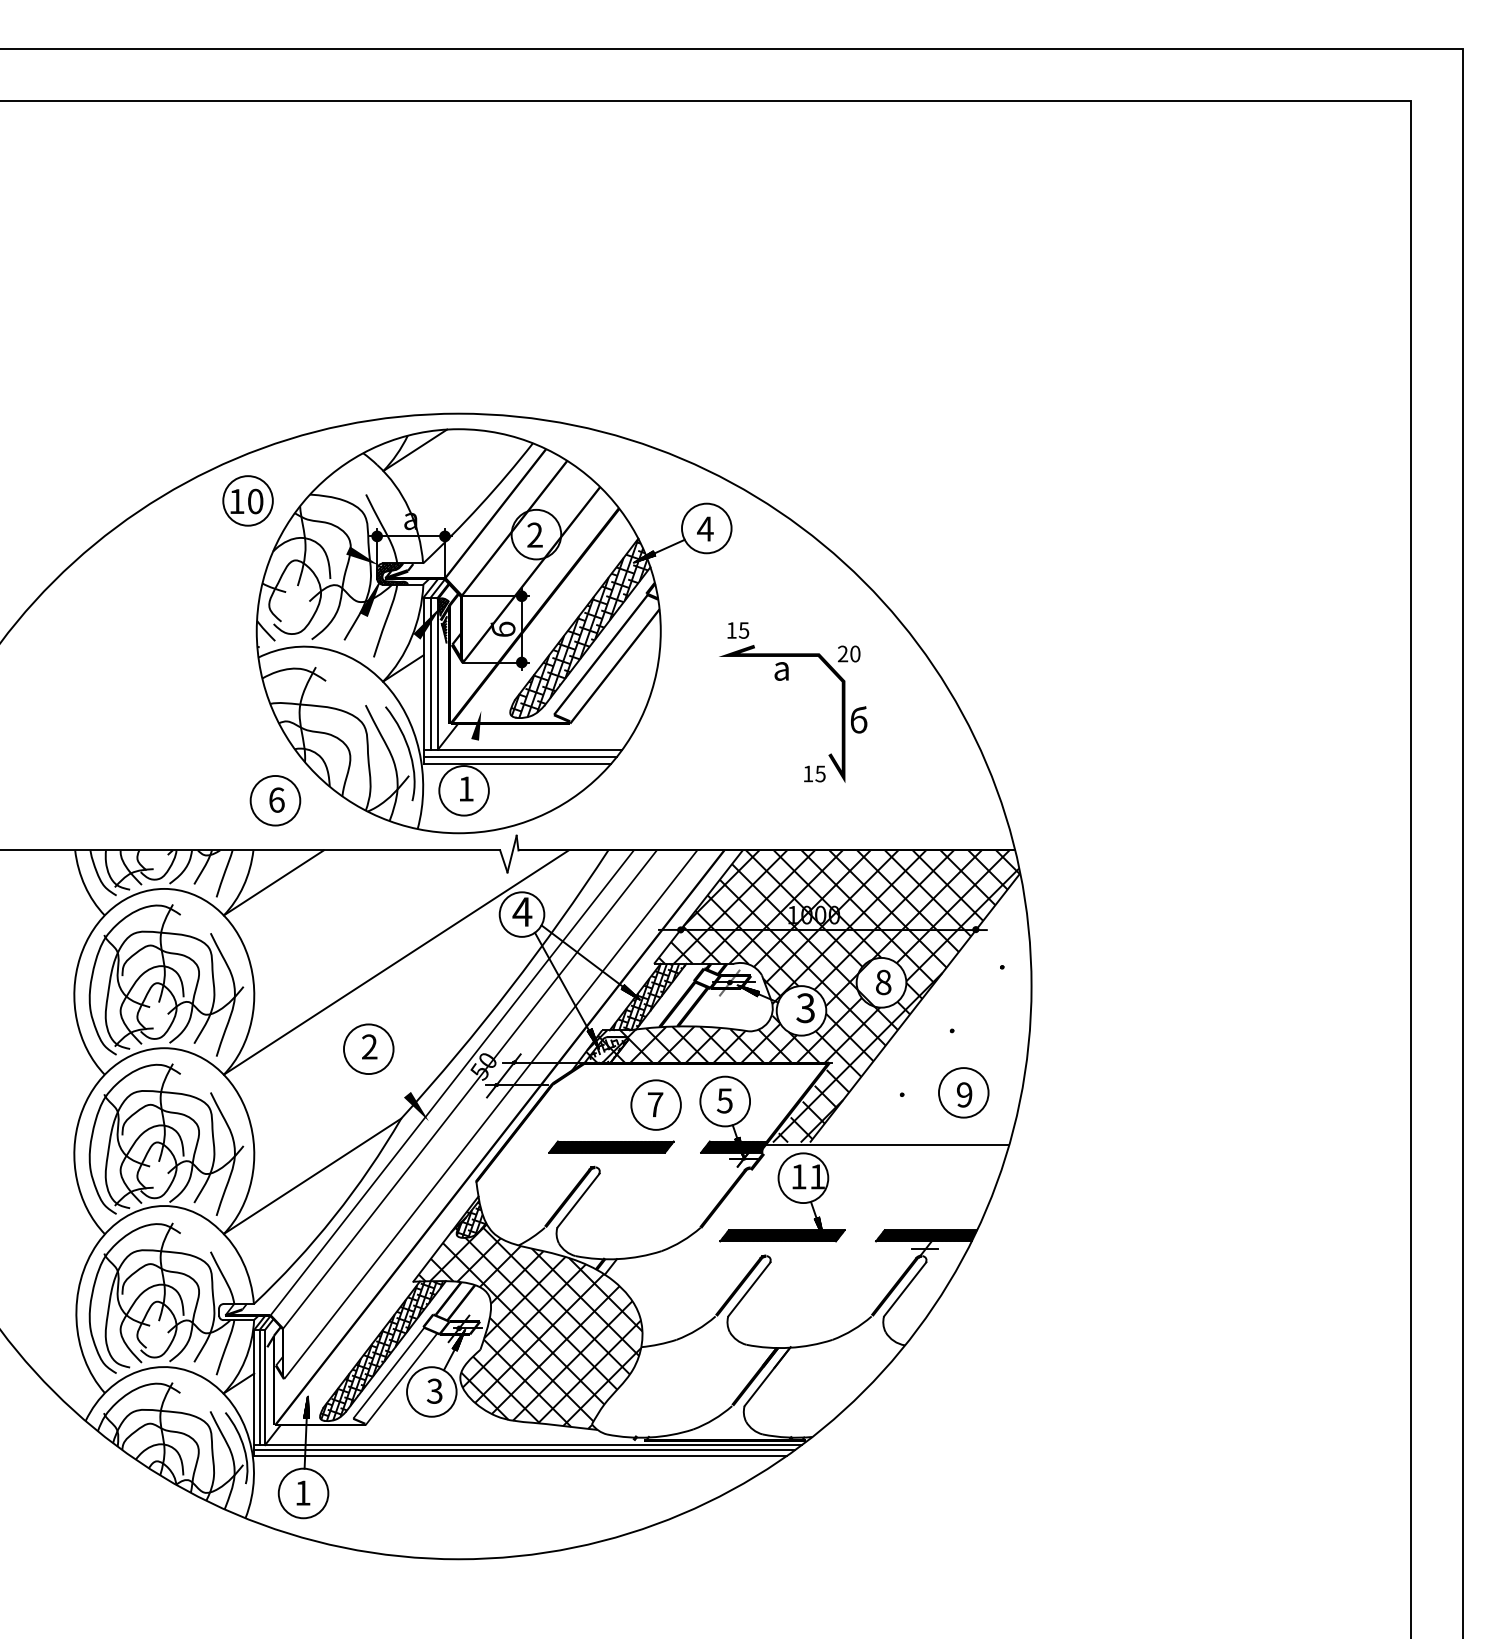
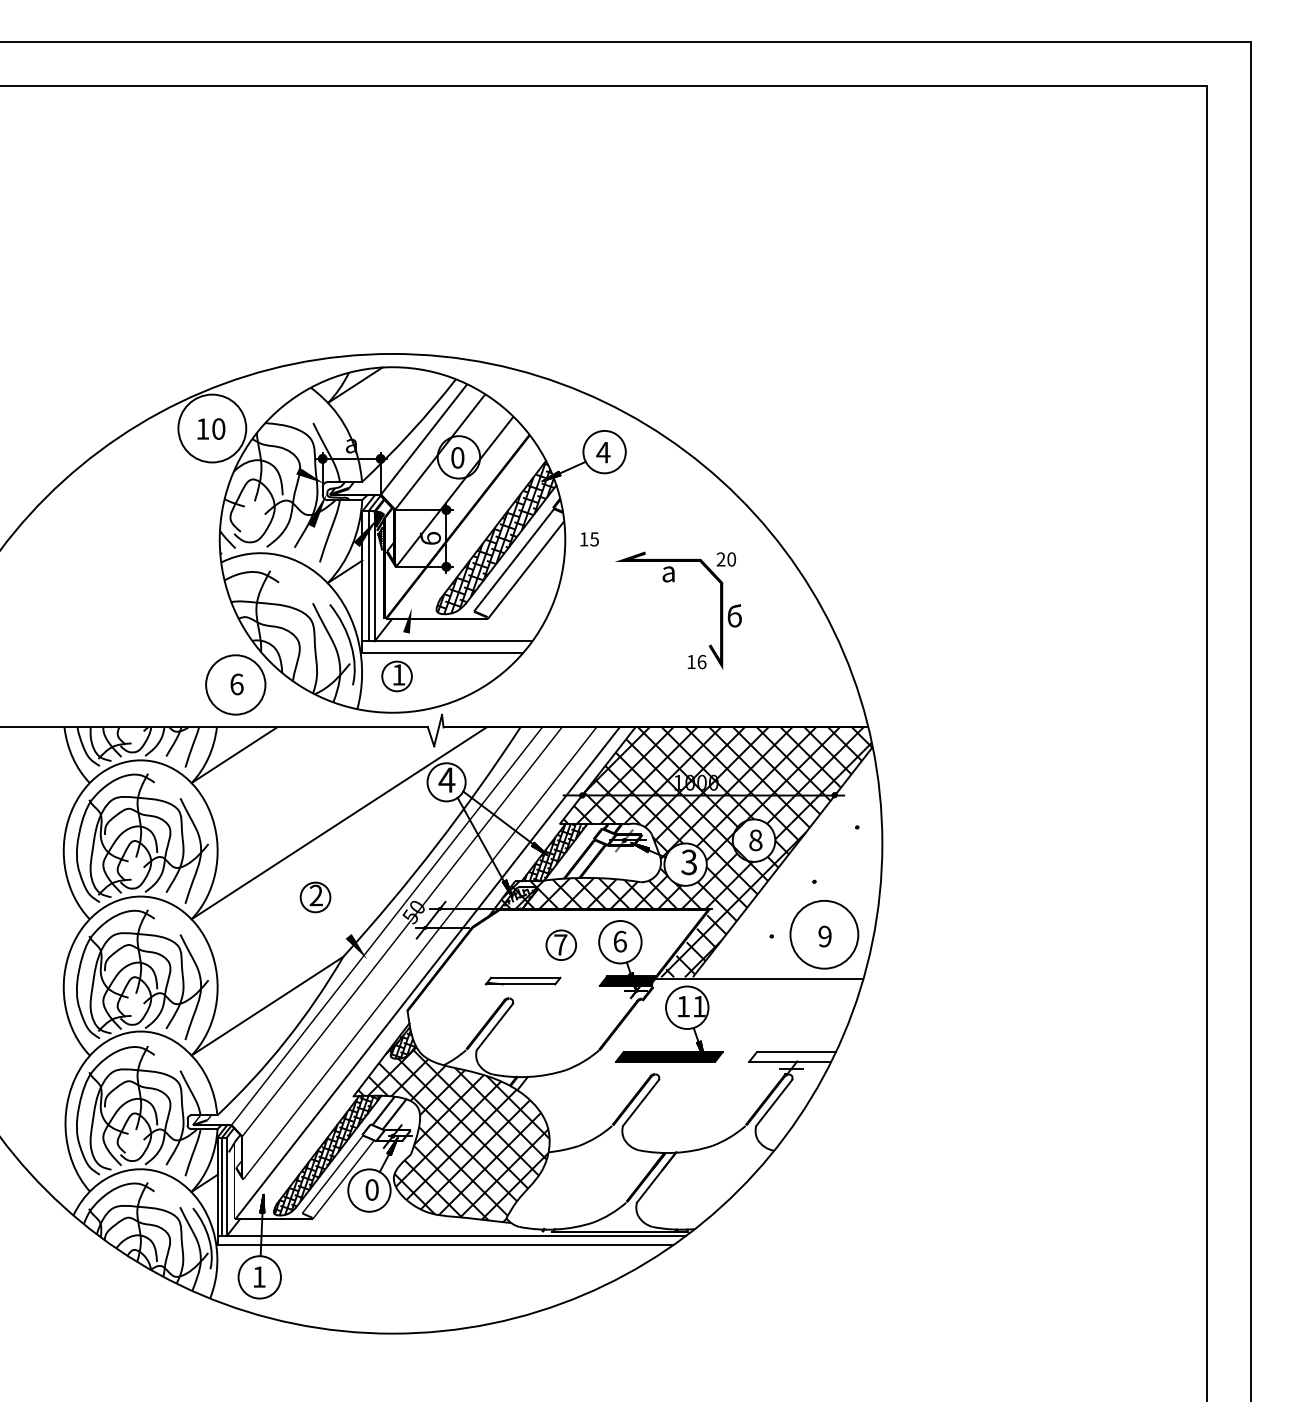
circle: (247, 500) -> (211, 428), size x1.6
text: (534, 534) -> (457, 457), 2 -> 0
hatch: (392, 573) -> (335, 490), removed
text: (738, 630) -> (589, 539), moved
line: (520, 756) -> (445, 647), removed
text: (820, 773) -> (701, 661), 15 -> 16
circle: (463, 790) -> (396, 676), size x0.7
circle: (275, 800) -> (235, 684), size x1.4
circle: (368, 1049) -> (315, 897), size x0.7
circle: (963, 1092) -> (824, 934), size x1.6
text: (724, 1100) -> (619, 941), 5 -> 6
circle: (655, 1104) -> (560, 944), size x0.7
part: (611, 1146) -> (523, 980), size x0.7
hatch: (926, 1235) -> (792, 1056), removed
text: (434, 1390) -> (371, 1189), 3 -> 0
line: (524, 1450) -> (448, 1240), removed

